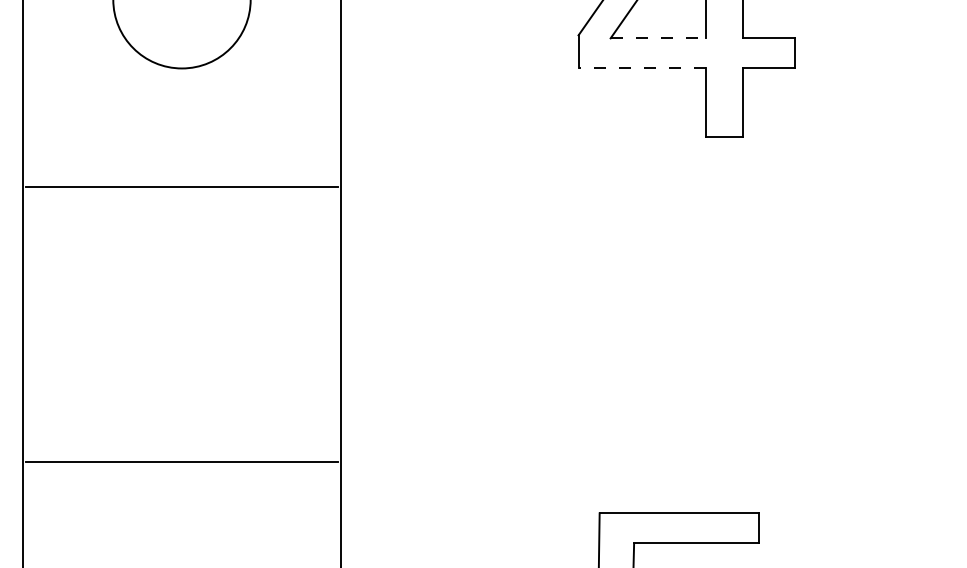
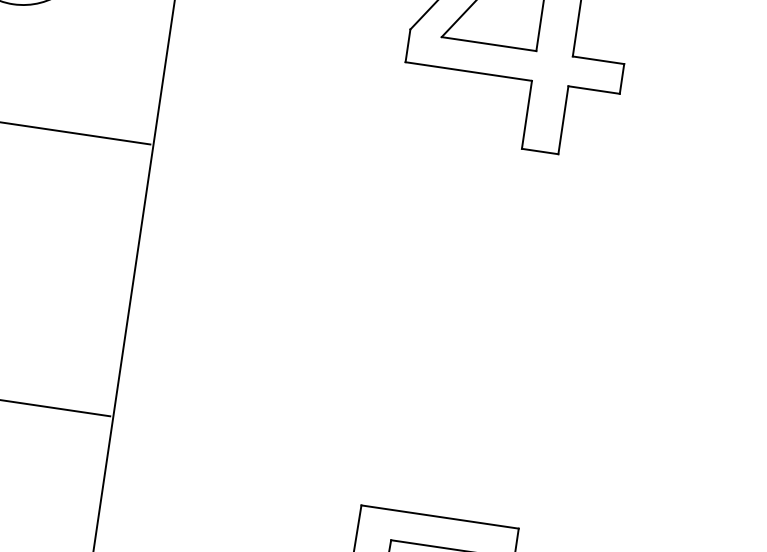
line: (658, 38) -> (489, 44), dashed -> solid
line: (642, 68) -> (468, 71), dashed -> solid

